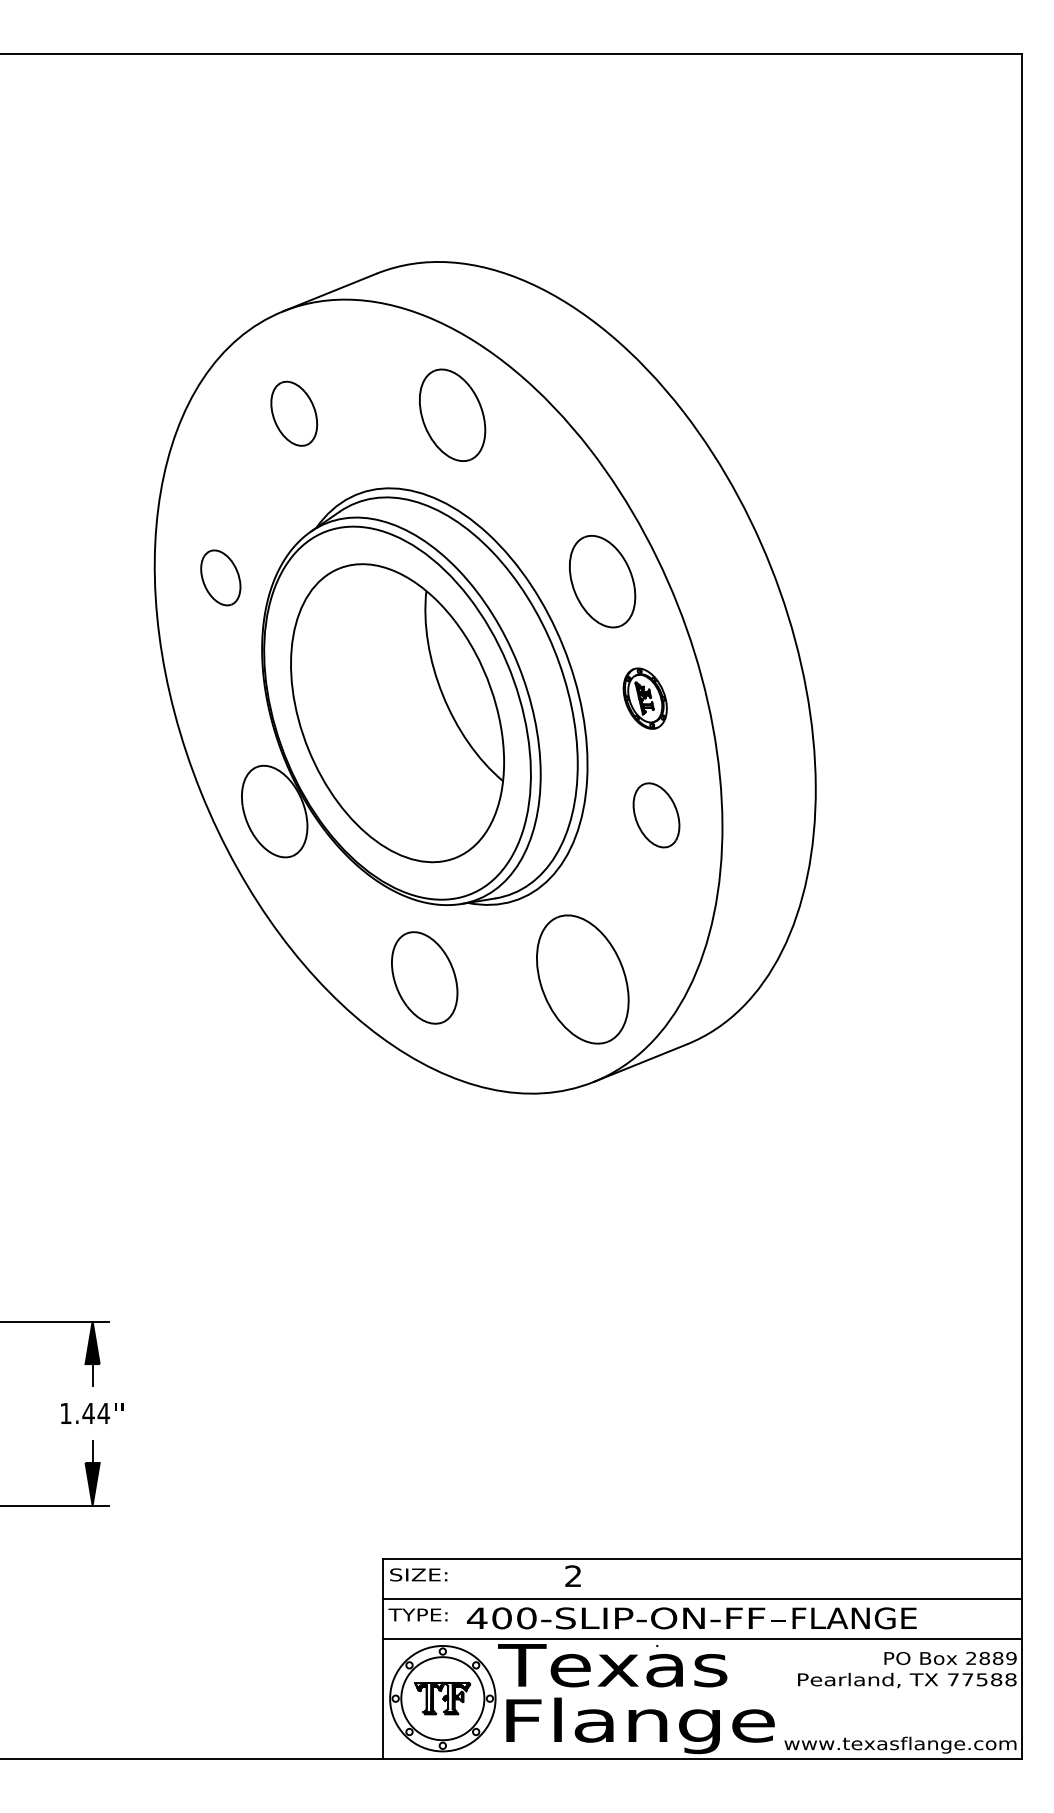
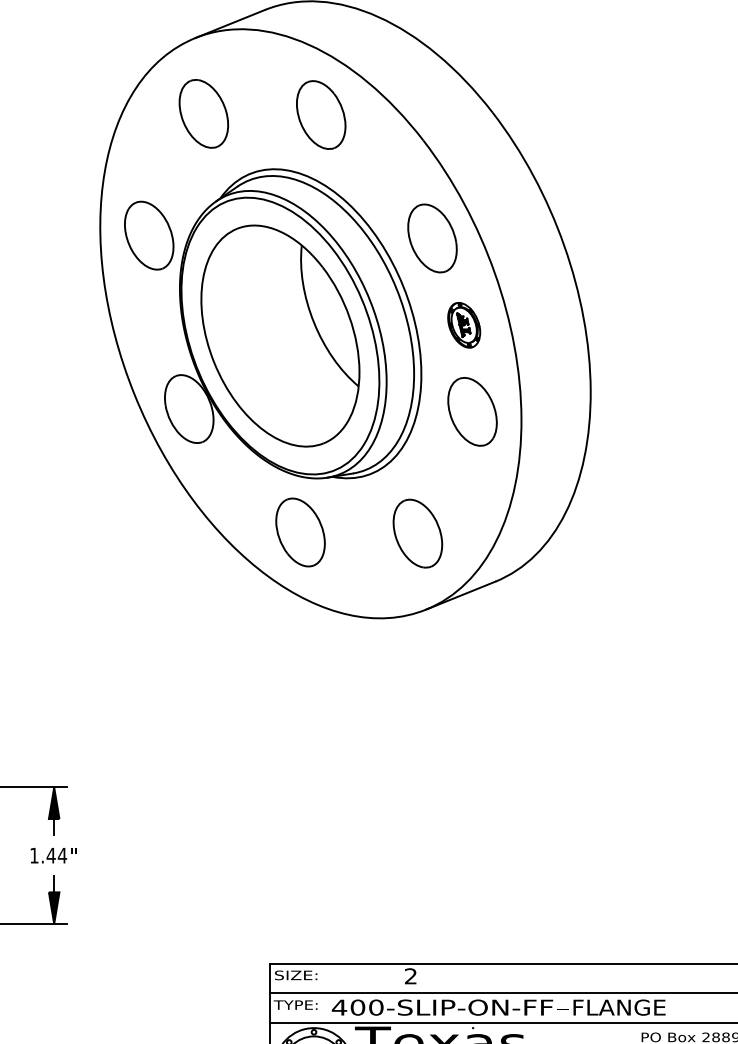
part: (293, 413) -> (203, 113), size x1.43
part: (220, 577) -> (149, 235), size x1.67
part: (656, 815) -> (472, 411), size x1.43
part: (582, 979) -> (417, 533), size x0.71

